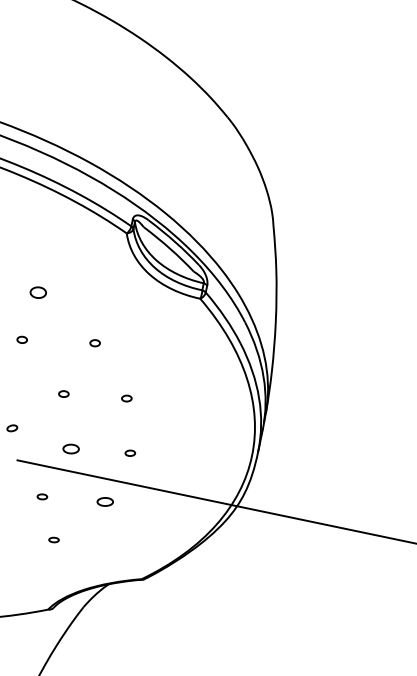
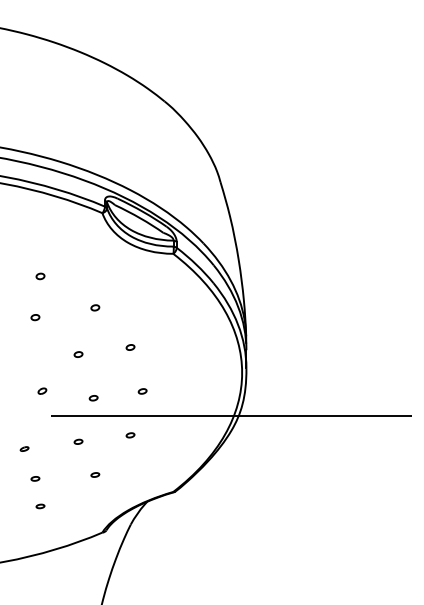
part: (38, 292) -> (40, 276), size x0.62
part: (70, 449) -> (93, 398), size x0.62
part: (105, 502) -> (130, 435), size x0.62

